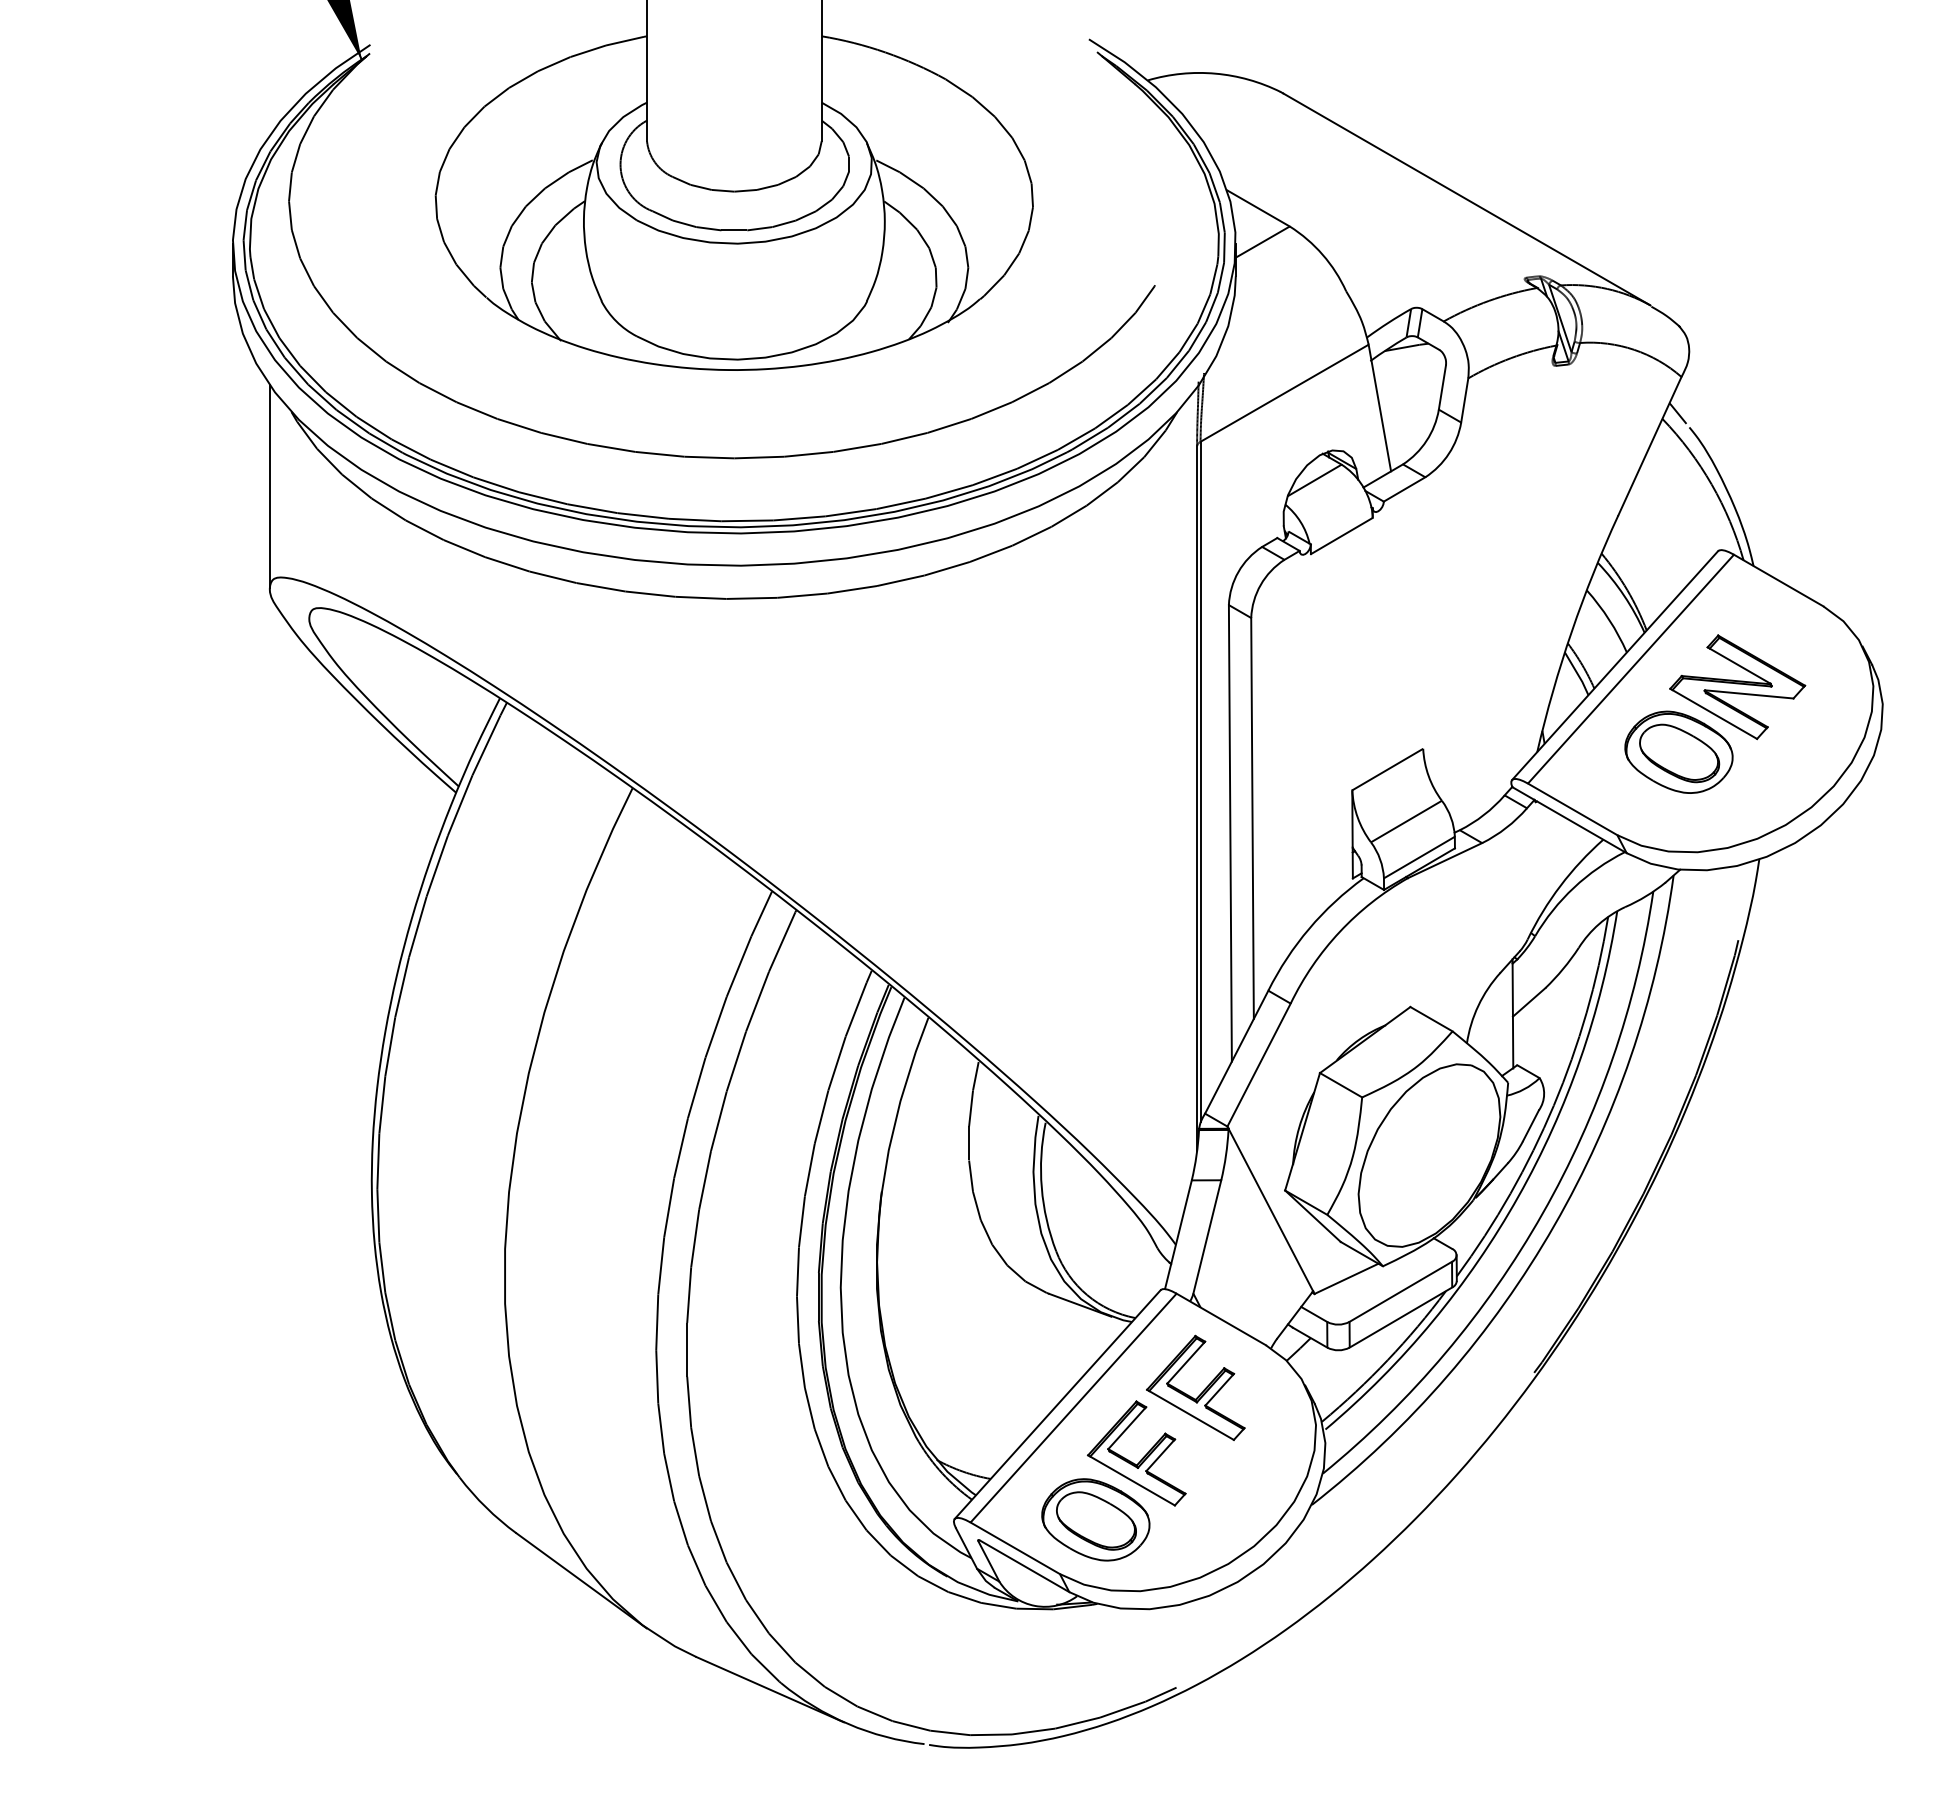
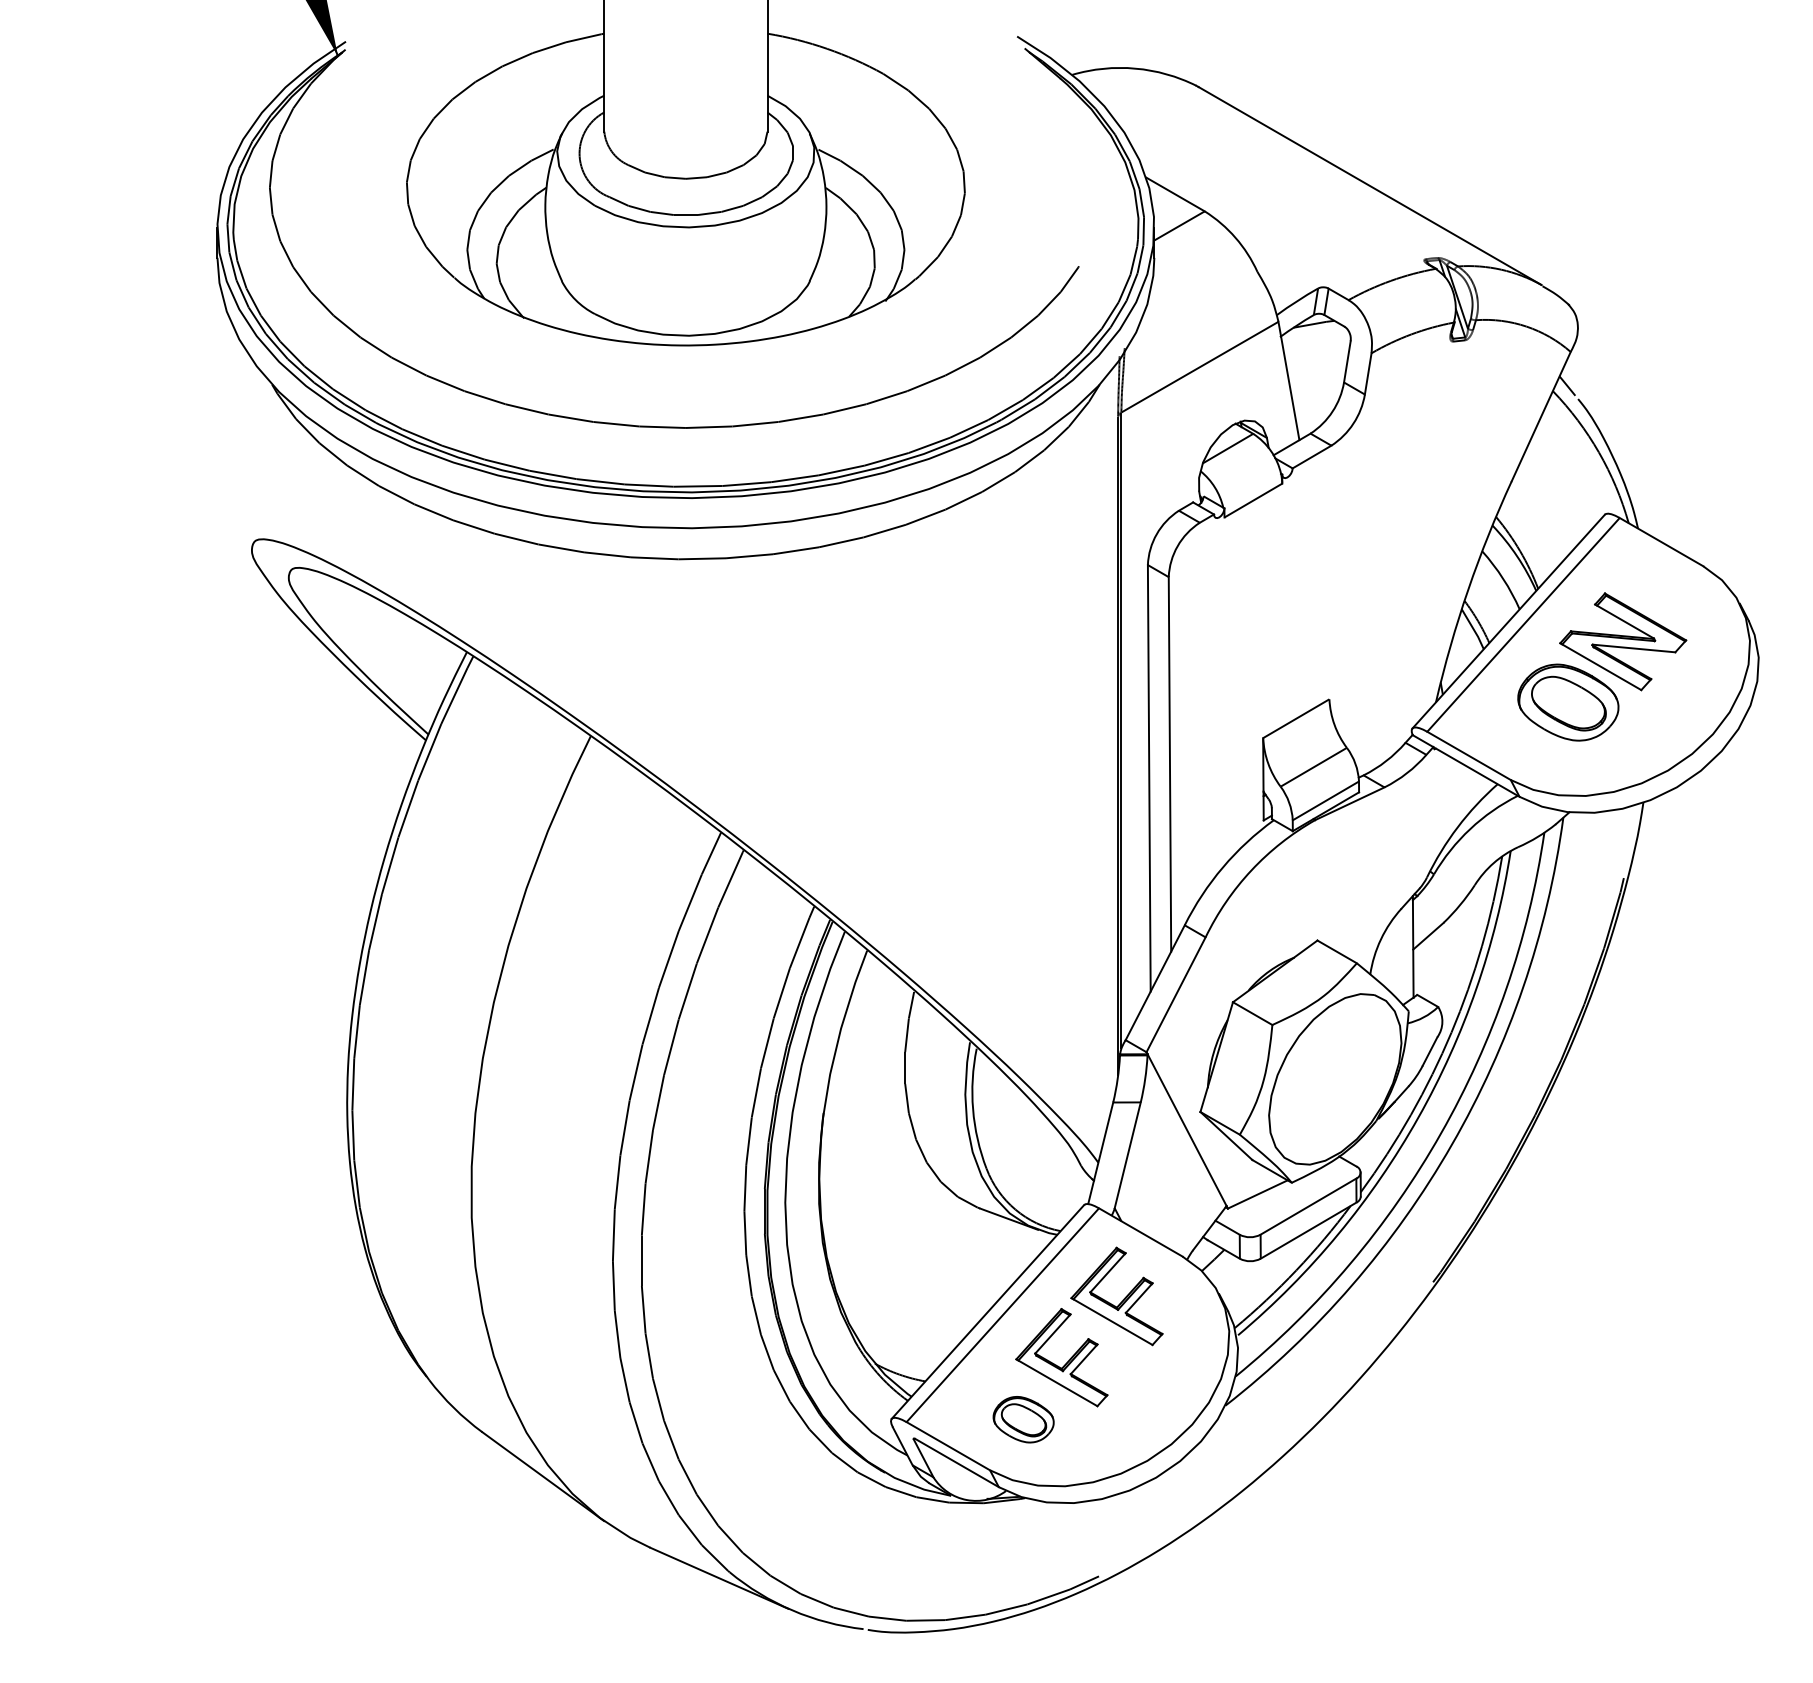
line: (269, 485) -> (251, 453), removed
part: (1095, 1519) -> (1023, 1419), size x0.6

